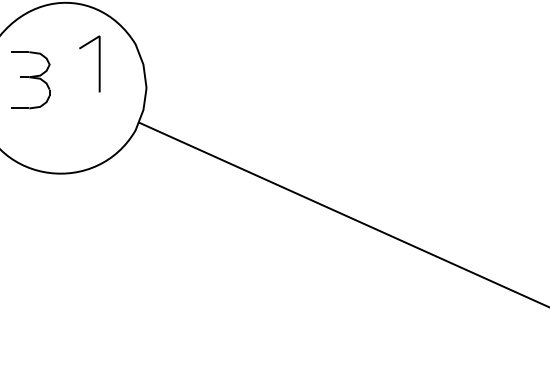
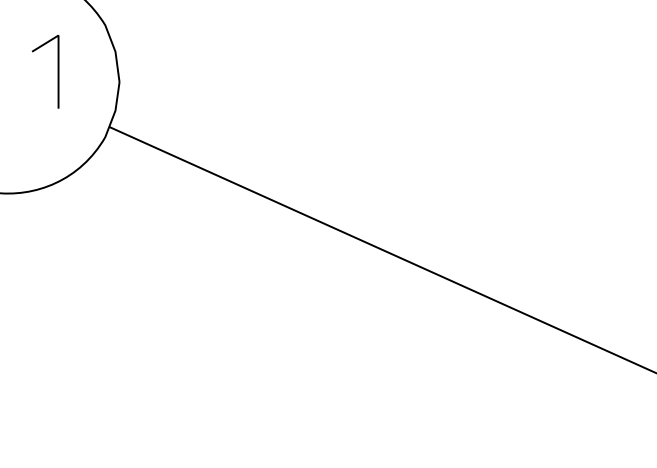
curve: (98, 63) -> (56, 71), moved

